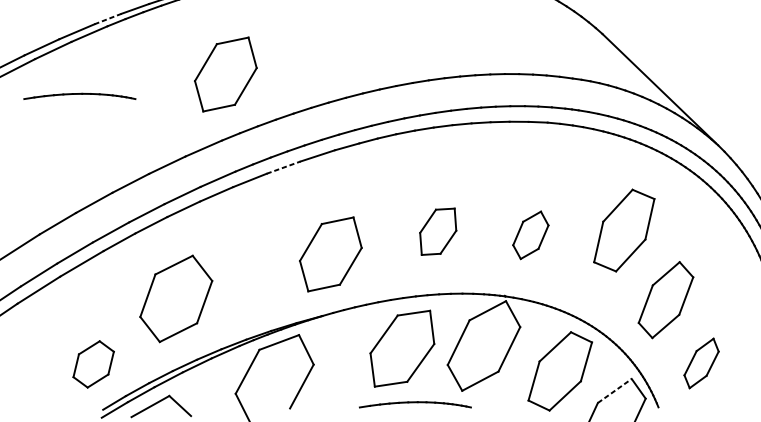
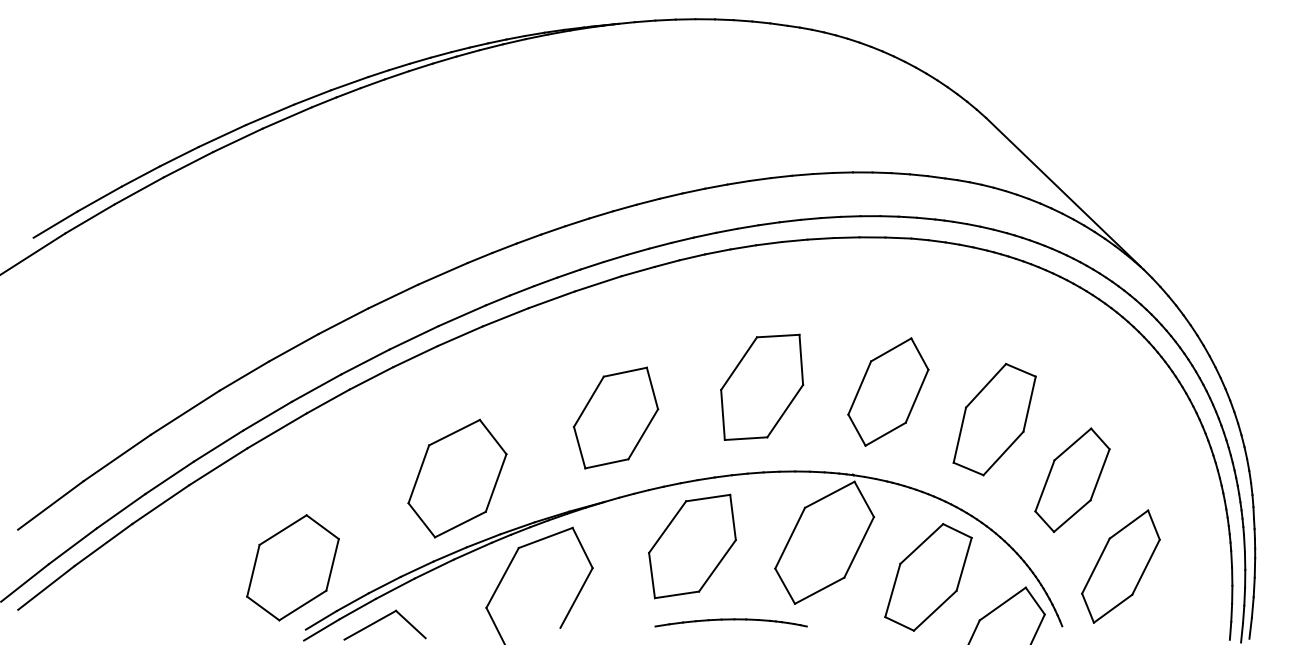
line: (108, 19) -> (312, 97), dashed -> solid
part: (226, 74) -> (473, 172), removed
part: (79, 96) -> (273, 202), removed
line: (283, 167) -> (551, 299), dashed -> solid
part: (624, 230) -> (994, 419), moved
part: (438, 231) -> (762, 386), size x1.67
part: (530, 234) -> (888, 391), size x1.67
part: (176, 298) -> (457, 478), moved
part: (402, 348) -> (692, 546), moved
part: (701, 363) -> (1120, 566), size x1.67
part: (93, 364) -> (292, 567), size x1.67
line: (615, 390) -> (1003, 603), dashed -> solid

